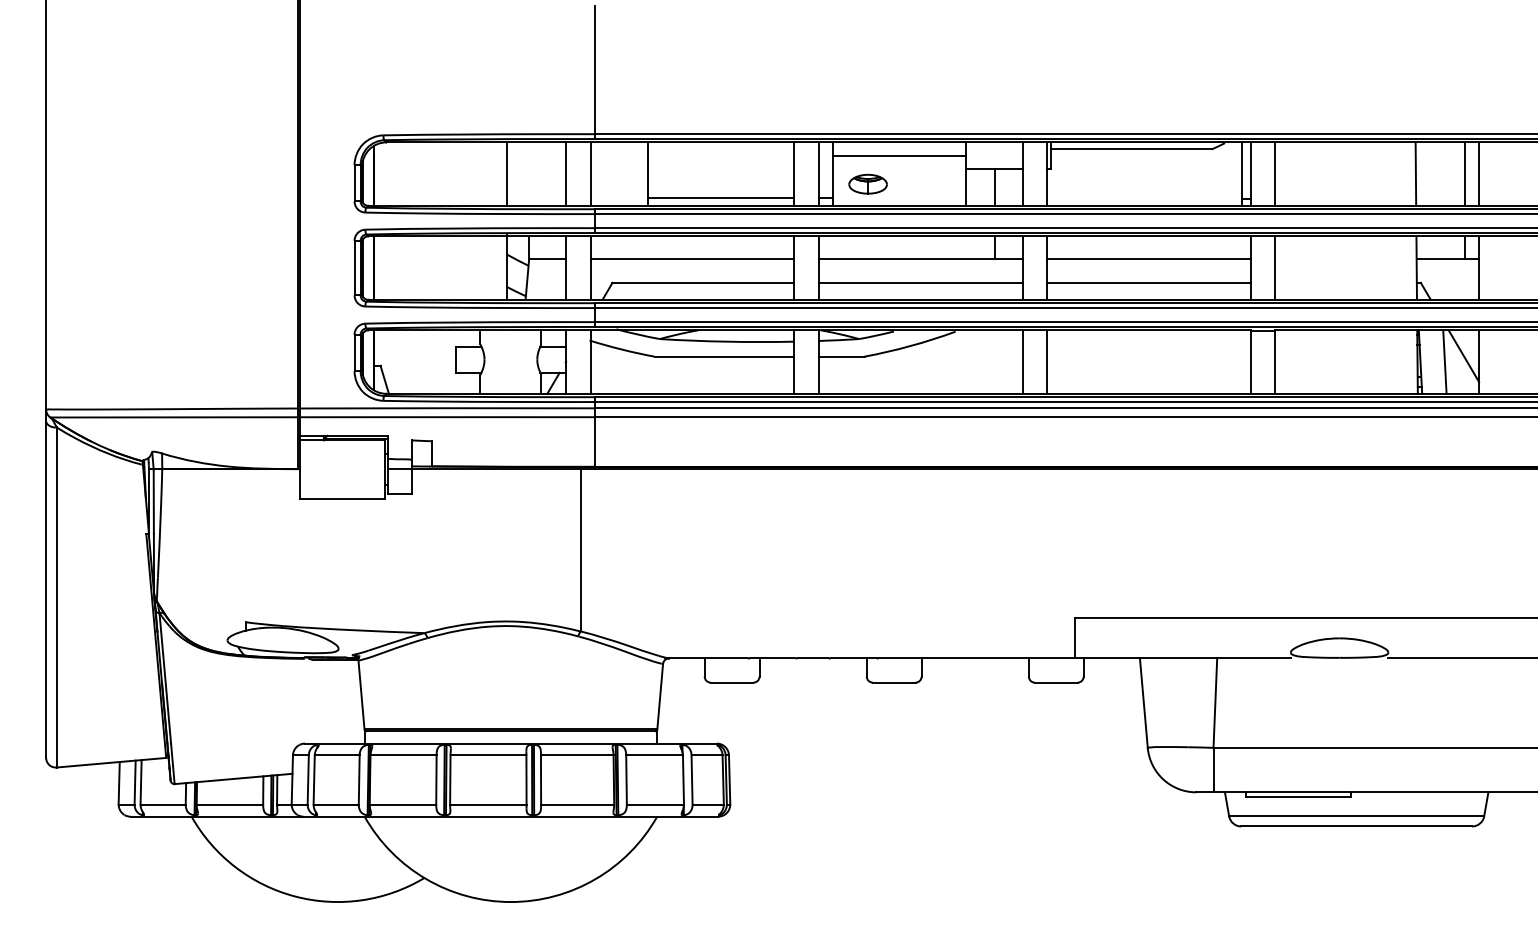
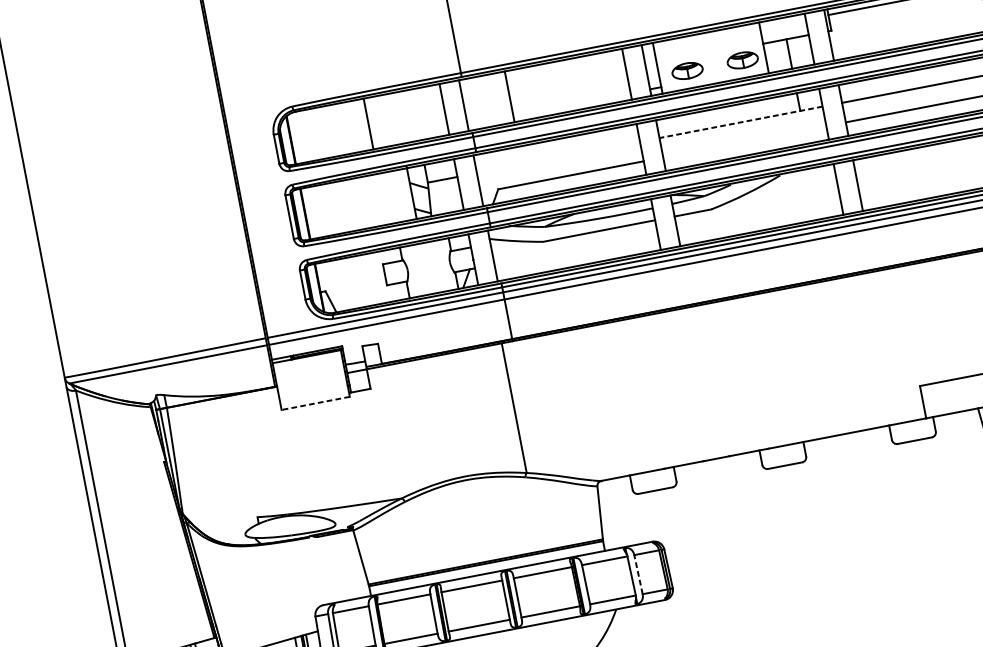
line: (898, 155) -> (707, 43), removed
line: (507, 173) -> (368, 123), moved
part: (936, 183) -> (742, 59), added
line: (720, 197) -> (571, 104), removed
line: (692, 258) -> (558, 157), removed
line: (920, 258) -> (740, 122), solid -> dashed
line: (920, 282) -> (744, 141), removed
line: (342, 498) -> (315, 403), solid -> dashed
line: (692, 779) -> (638, 574), solid -> dashed

